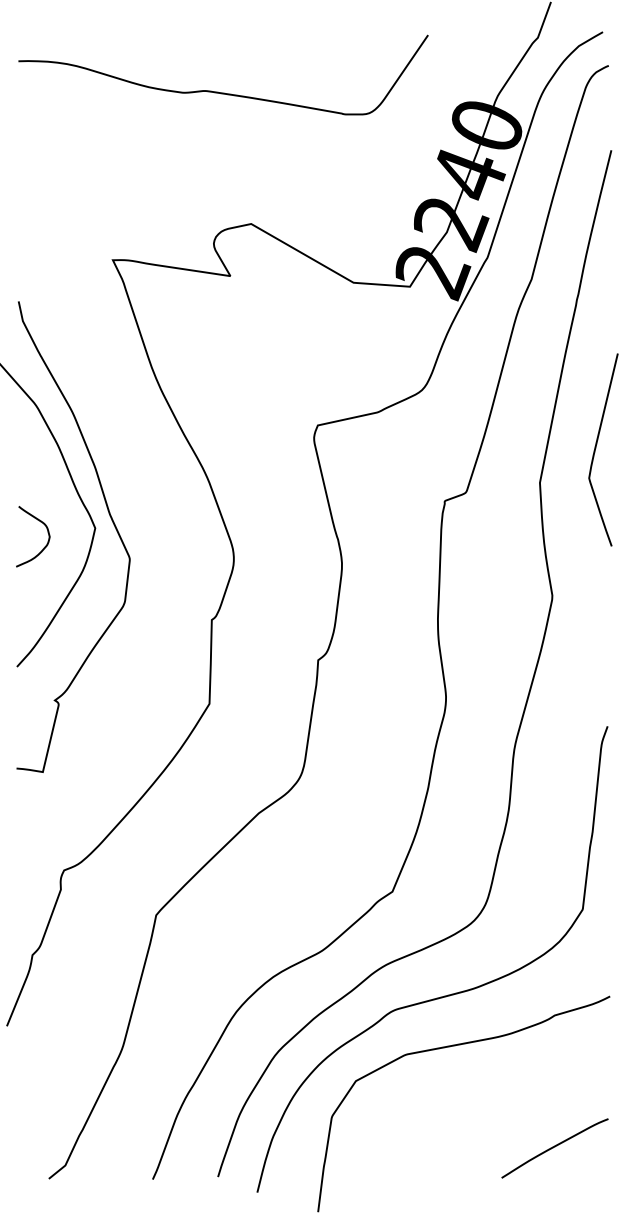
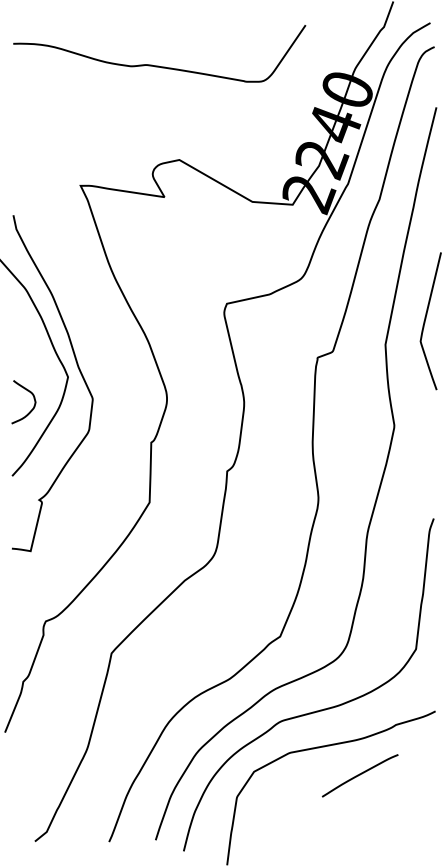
curve: (46, 541) -> (33, 405), moved
curve: (555, 1147) -> (360, 775), moved

